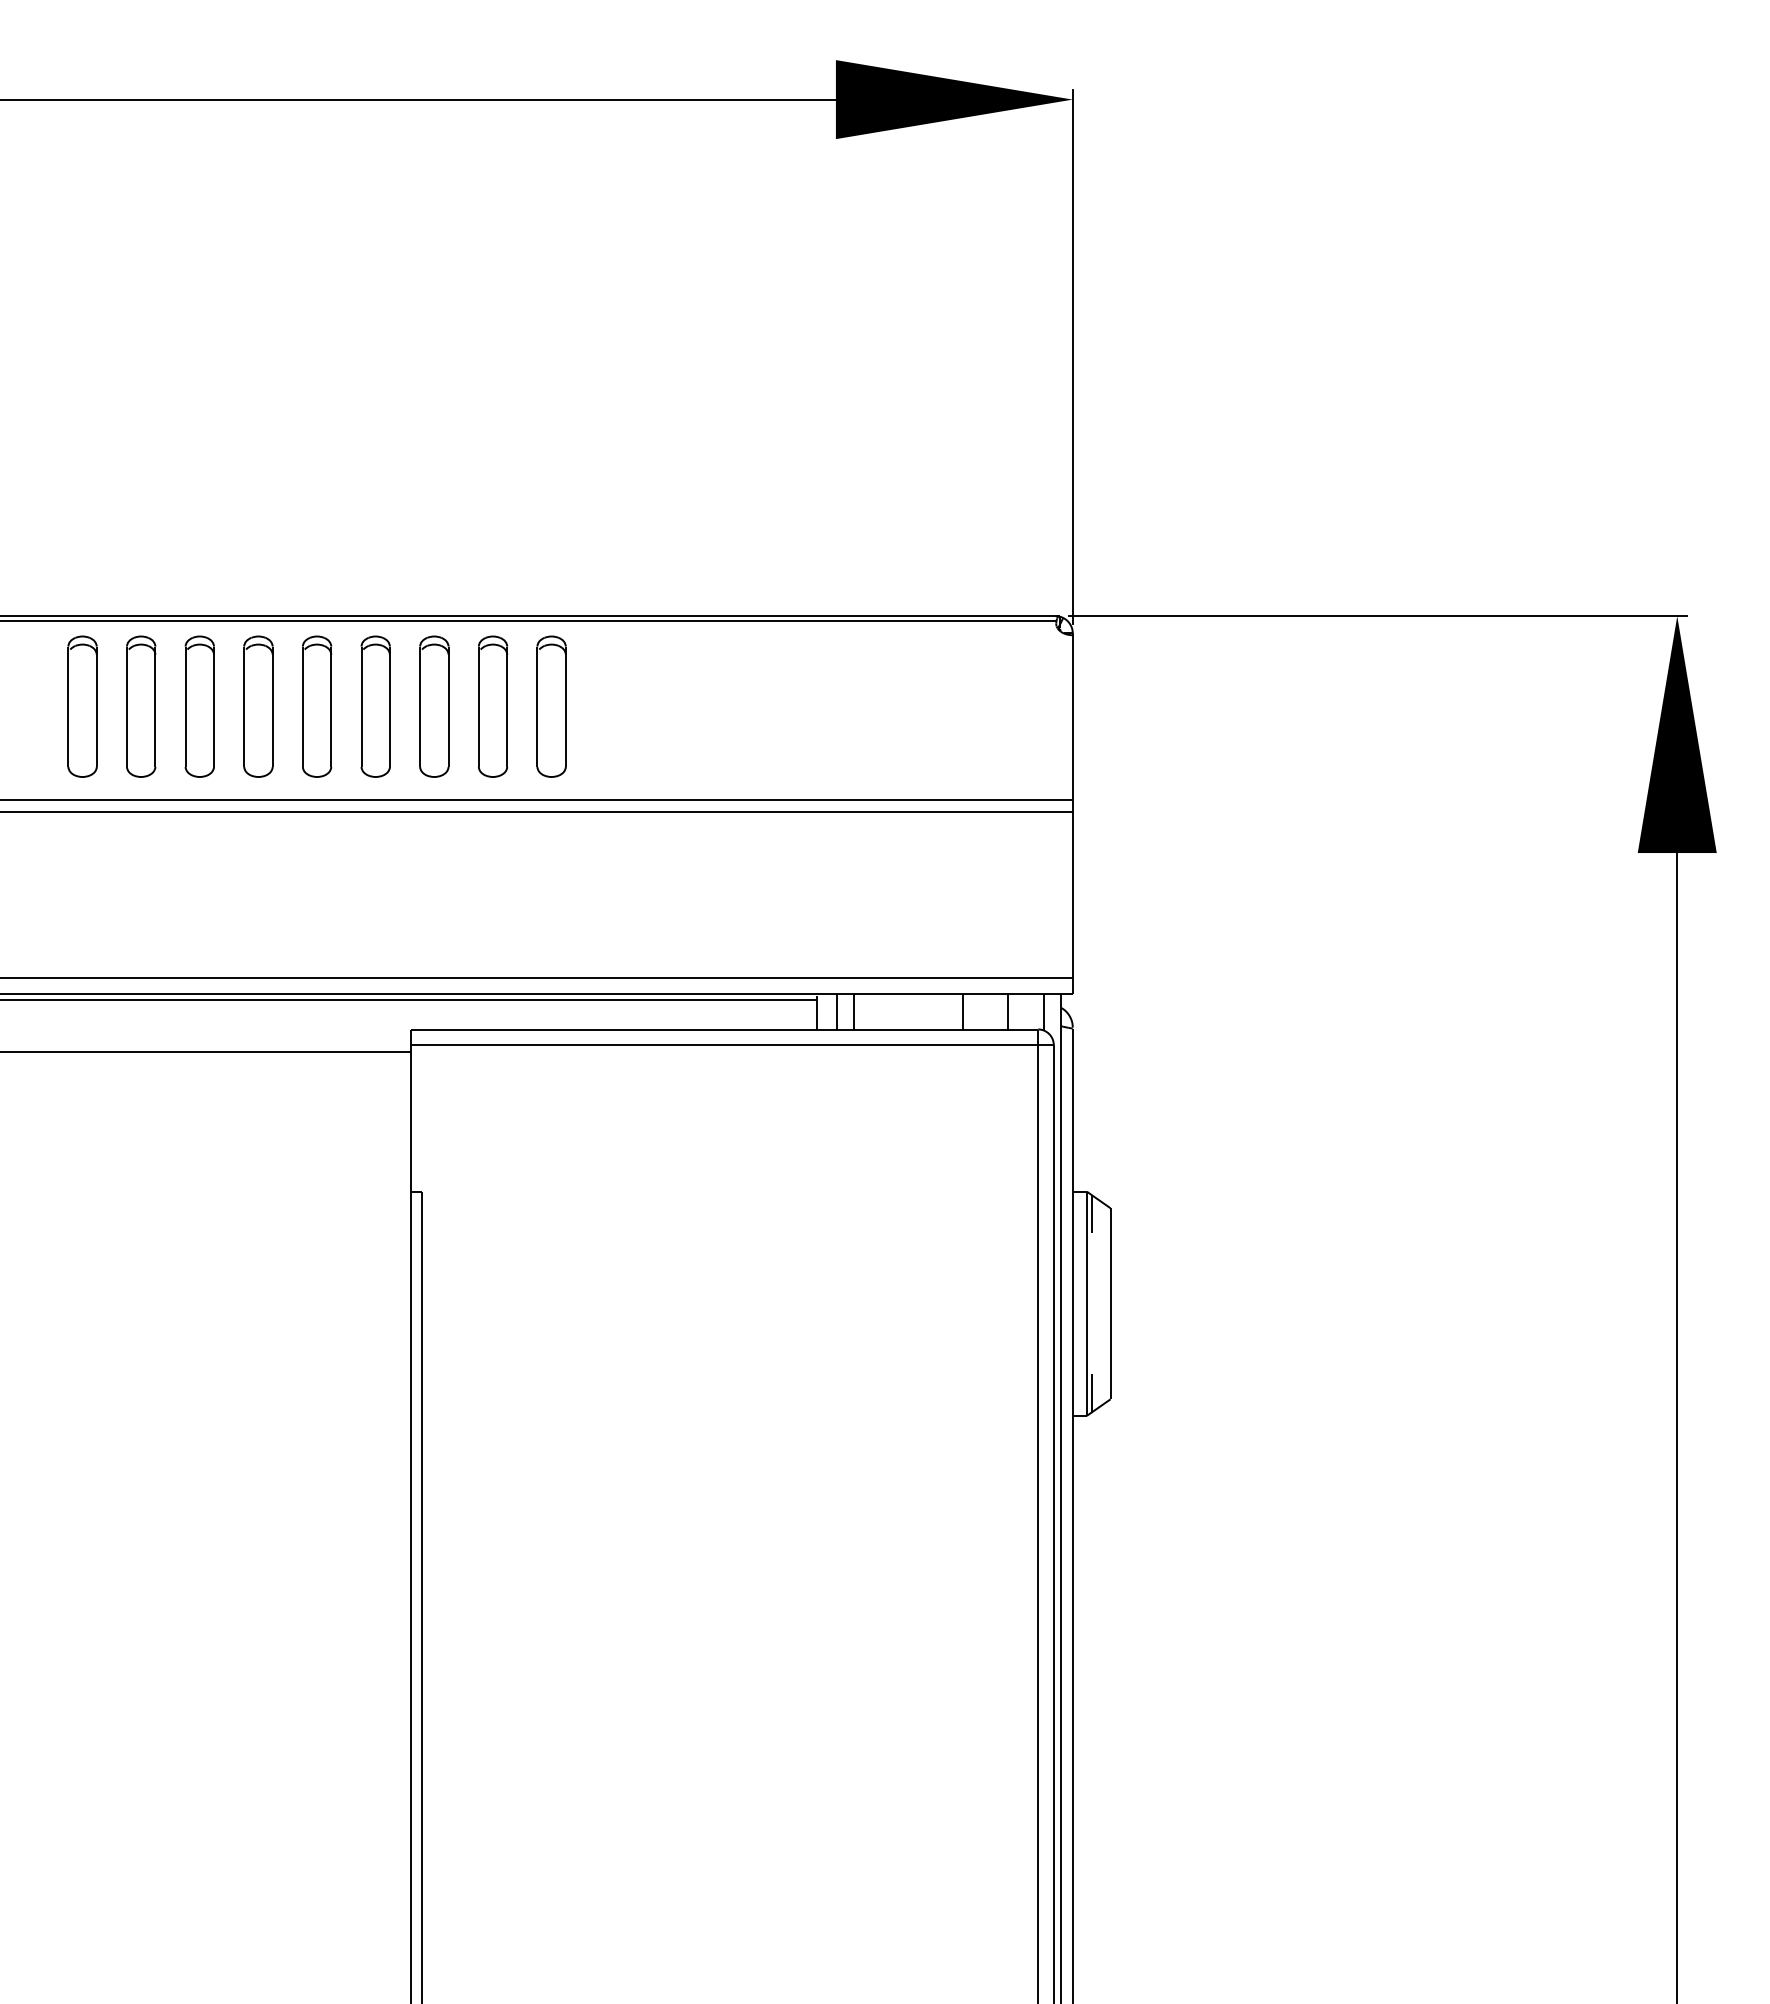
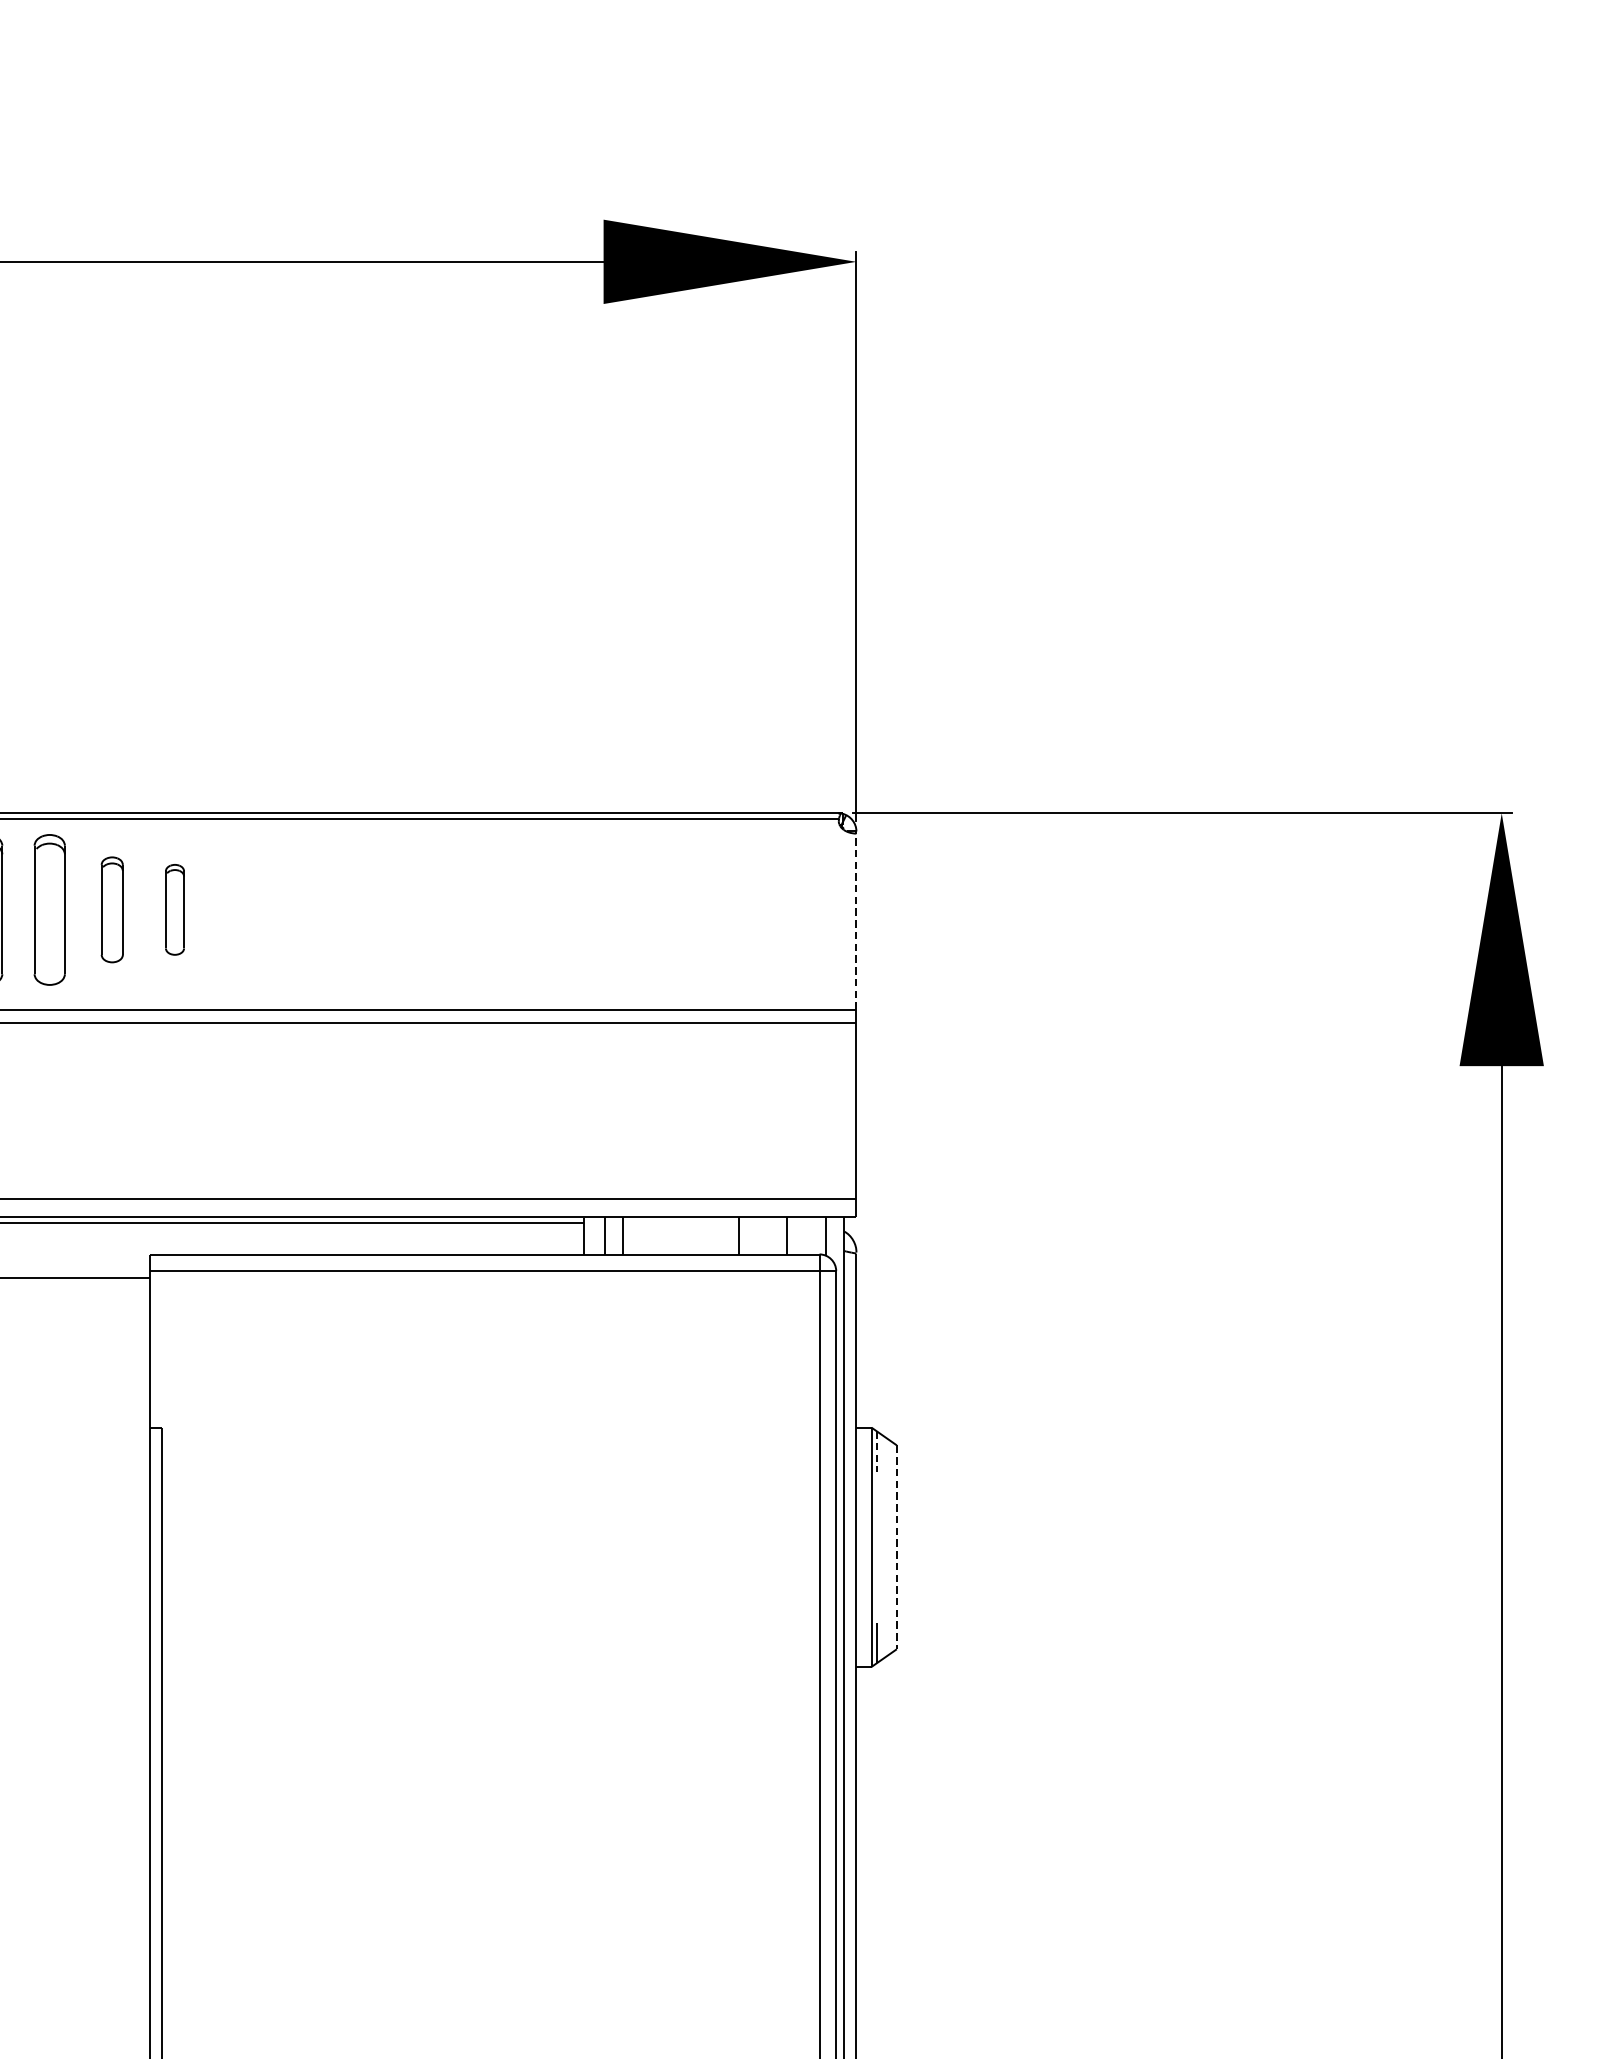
part: (375, 706) -> (112, 909), size x0.7
part: (434, 706) -> (175, 909), size x0.6
part: (493, 706) -> (238, 909), removed
part: (551, 706) -> (299, 909), removed
line: (1072, 716) -> (856, 920), solid -> dashed
line: (1091, 1214) -> (876, 1451), solid -> dashed
line: (1110, 1303) -> (896, 1546), solid -> dashed

